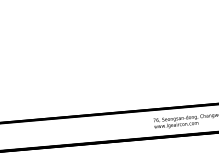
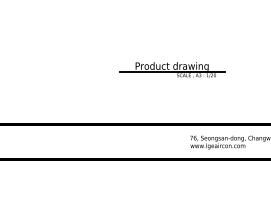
part: (134, 66) -> (172, 69), added

